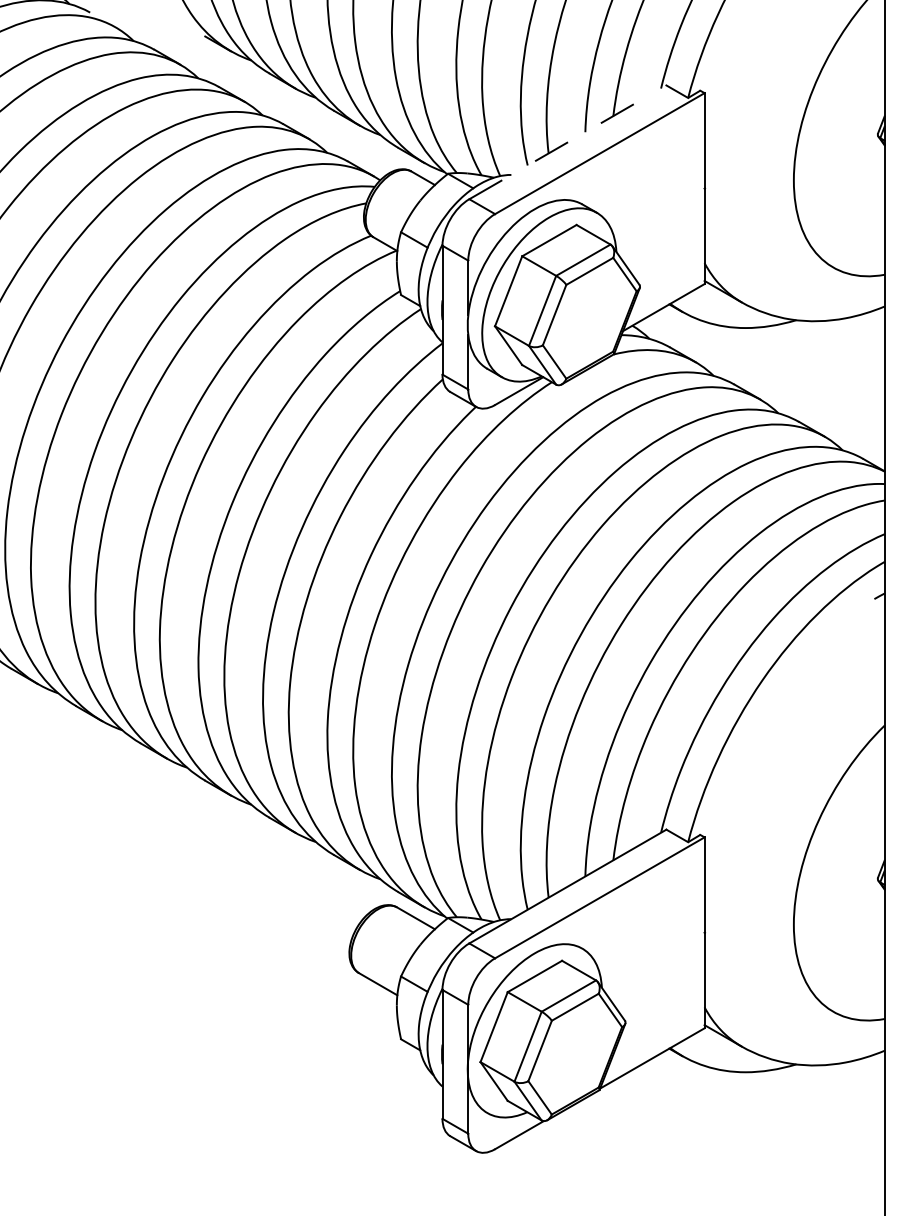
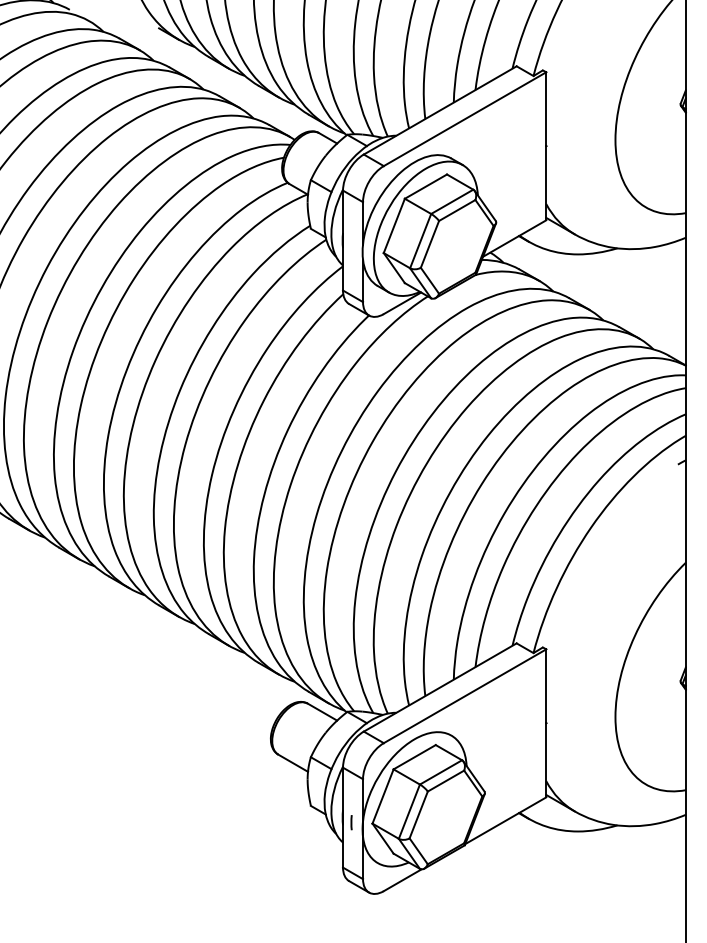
line: (567, 142) -> (439, 110), dashed -> solid
line: (453, 1060) -> (351, 822), added

